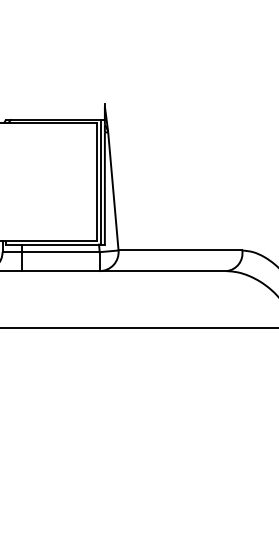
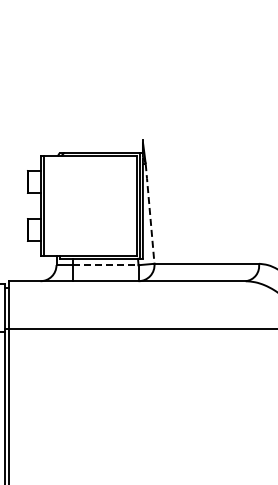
line: (113, 190) -> (150, 213), solid -> dashed
line: (61, 252) -> (106, 265), solid -> dashed

